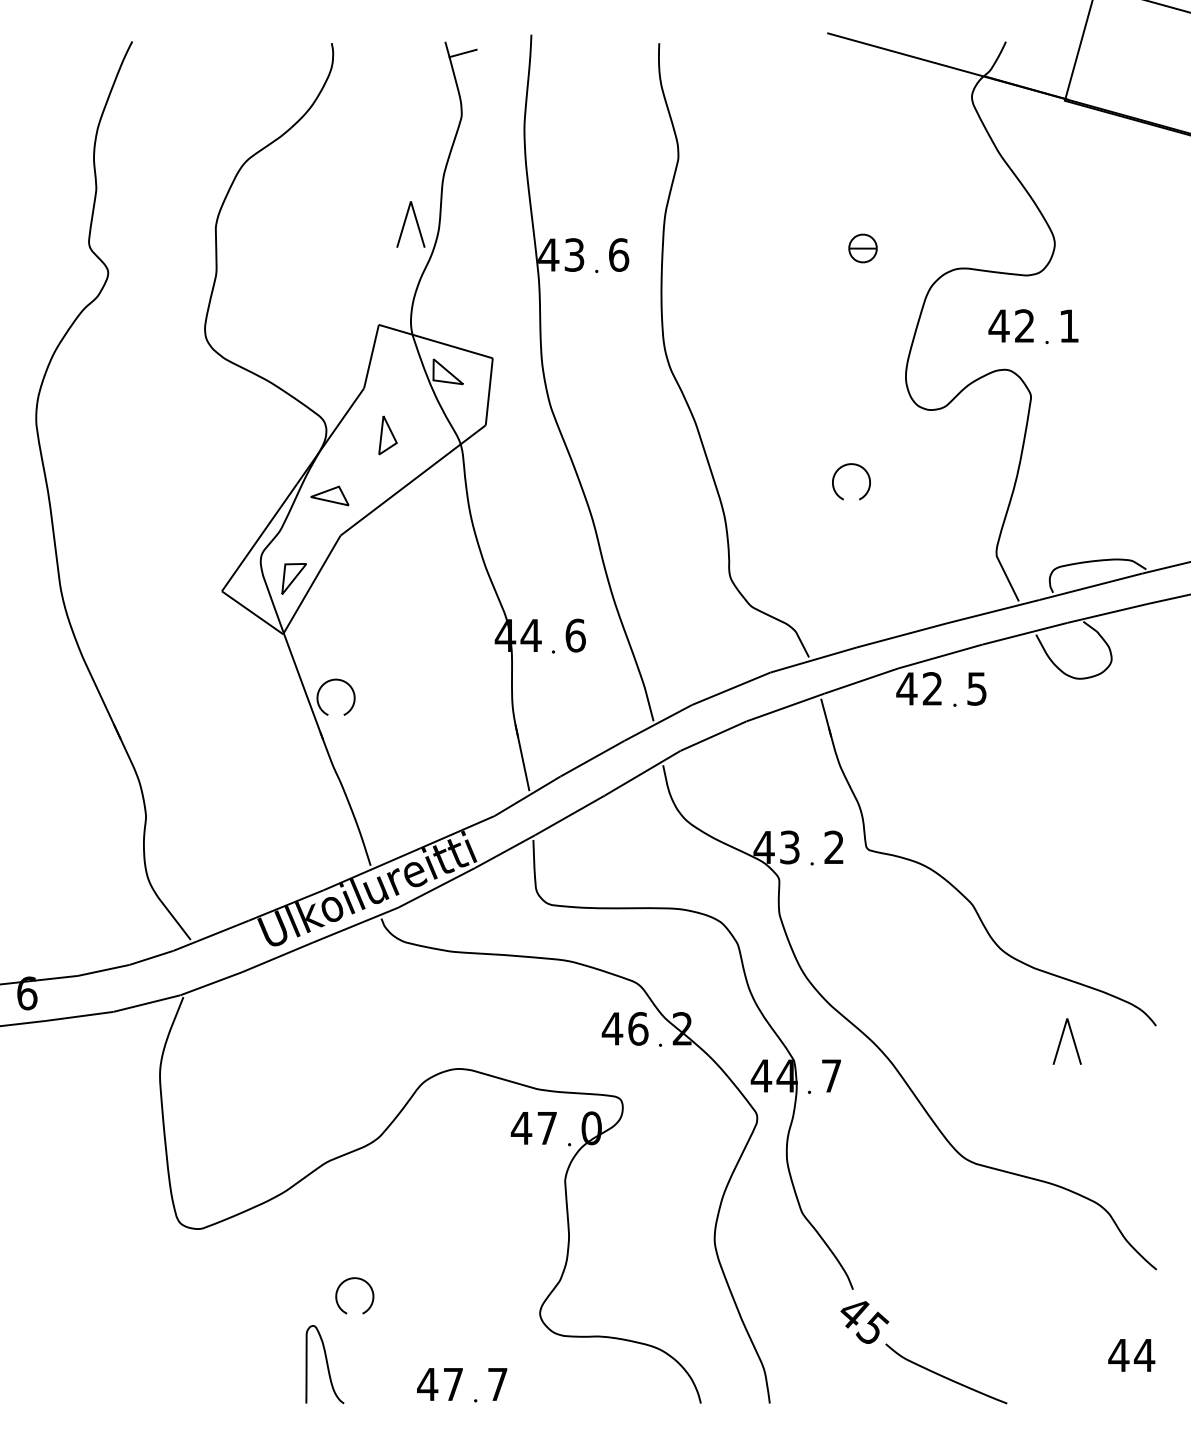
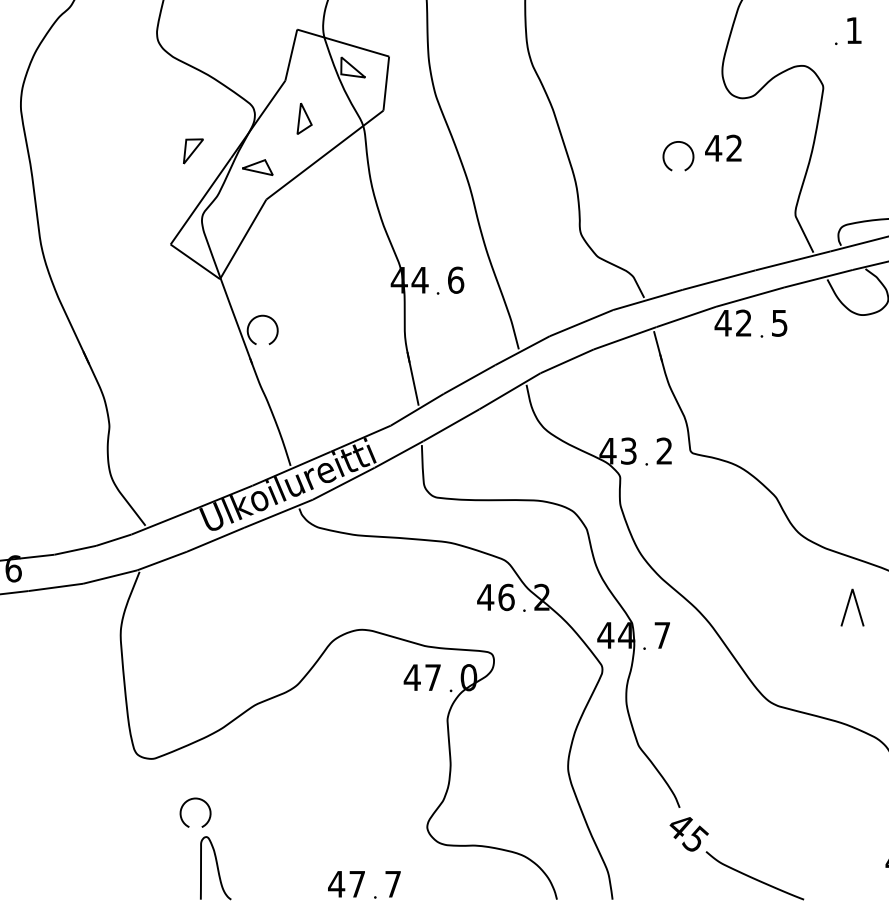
text: (1010, 325) -> (722, 147), moved
part: (293, 578) -> (192, 151), moved
part: (353, 1279) -> (194, 799), moved
curve: (326, 1364) -> (217, 868), moved

